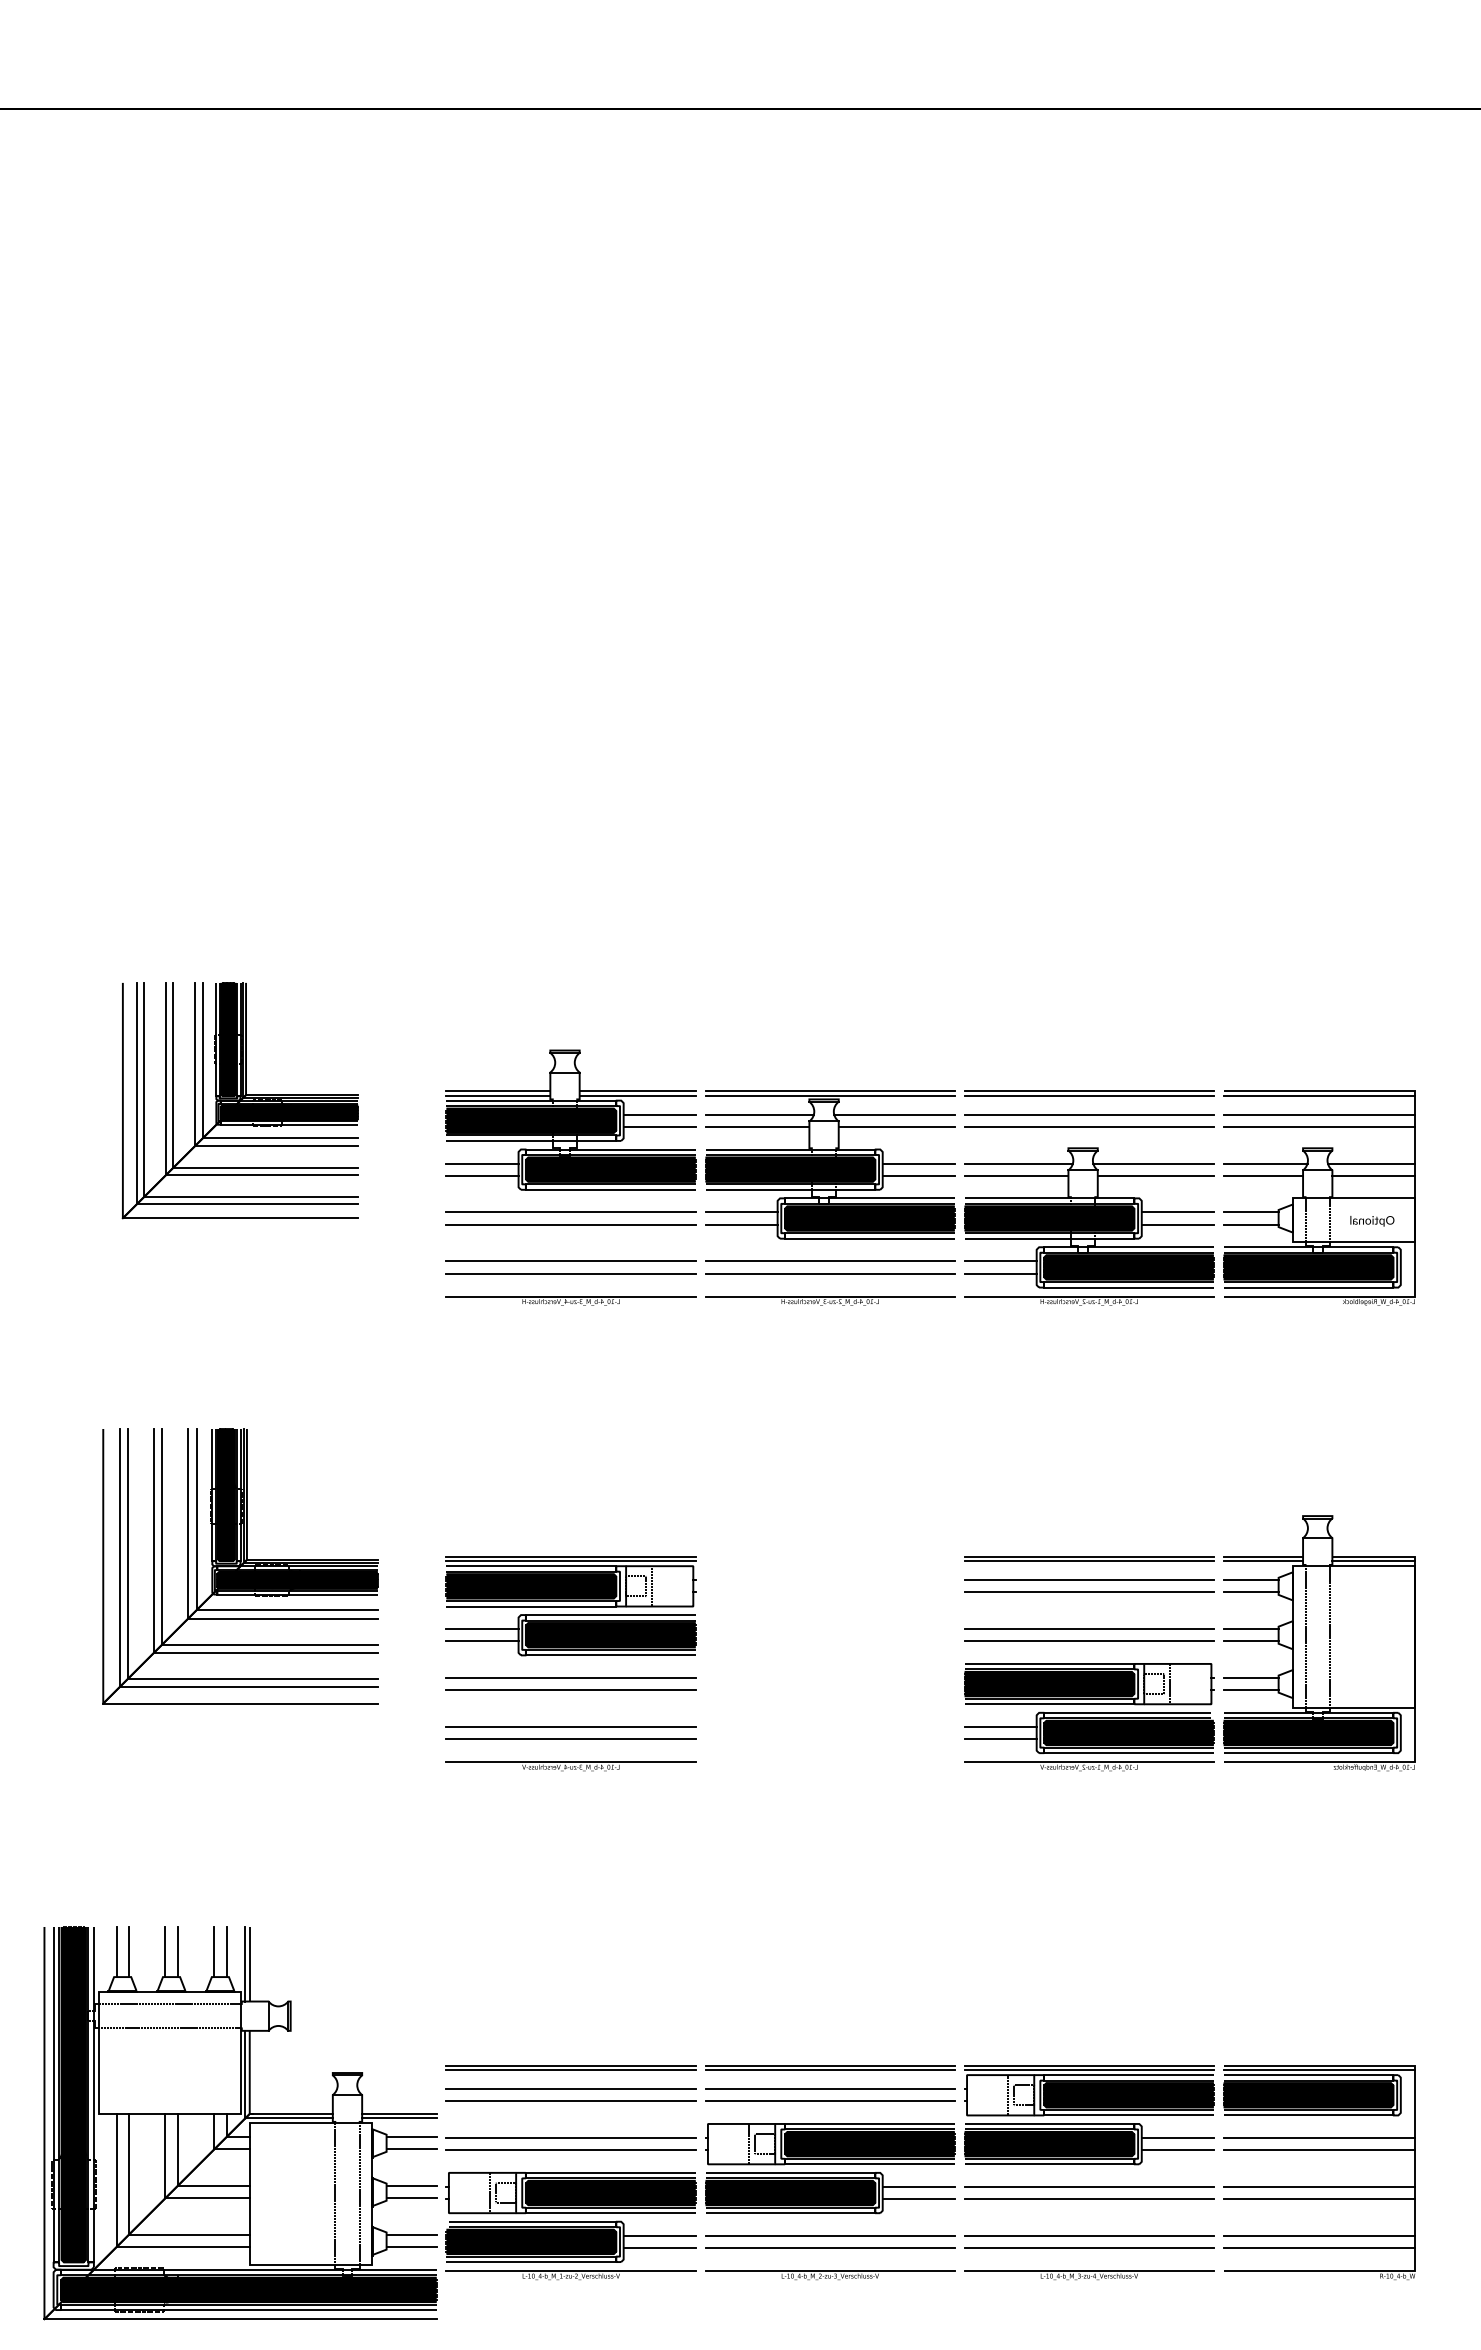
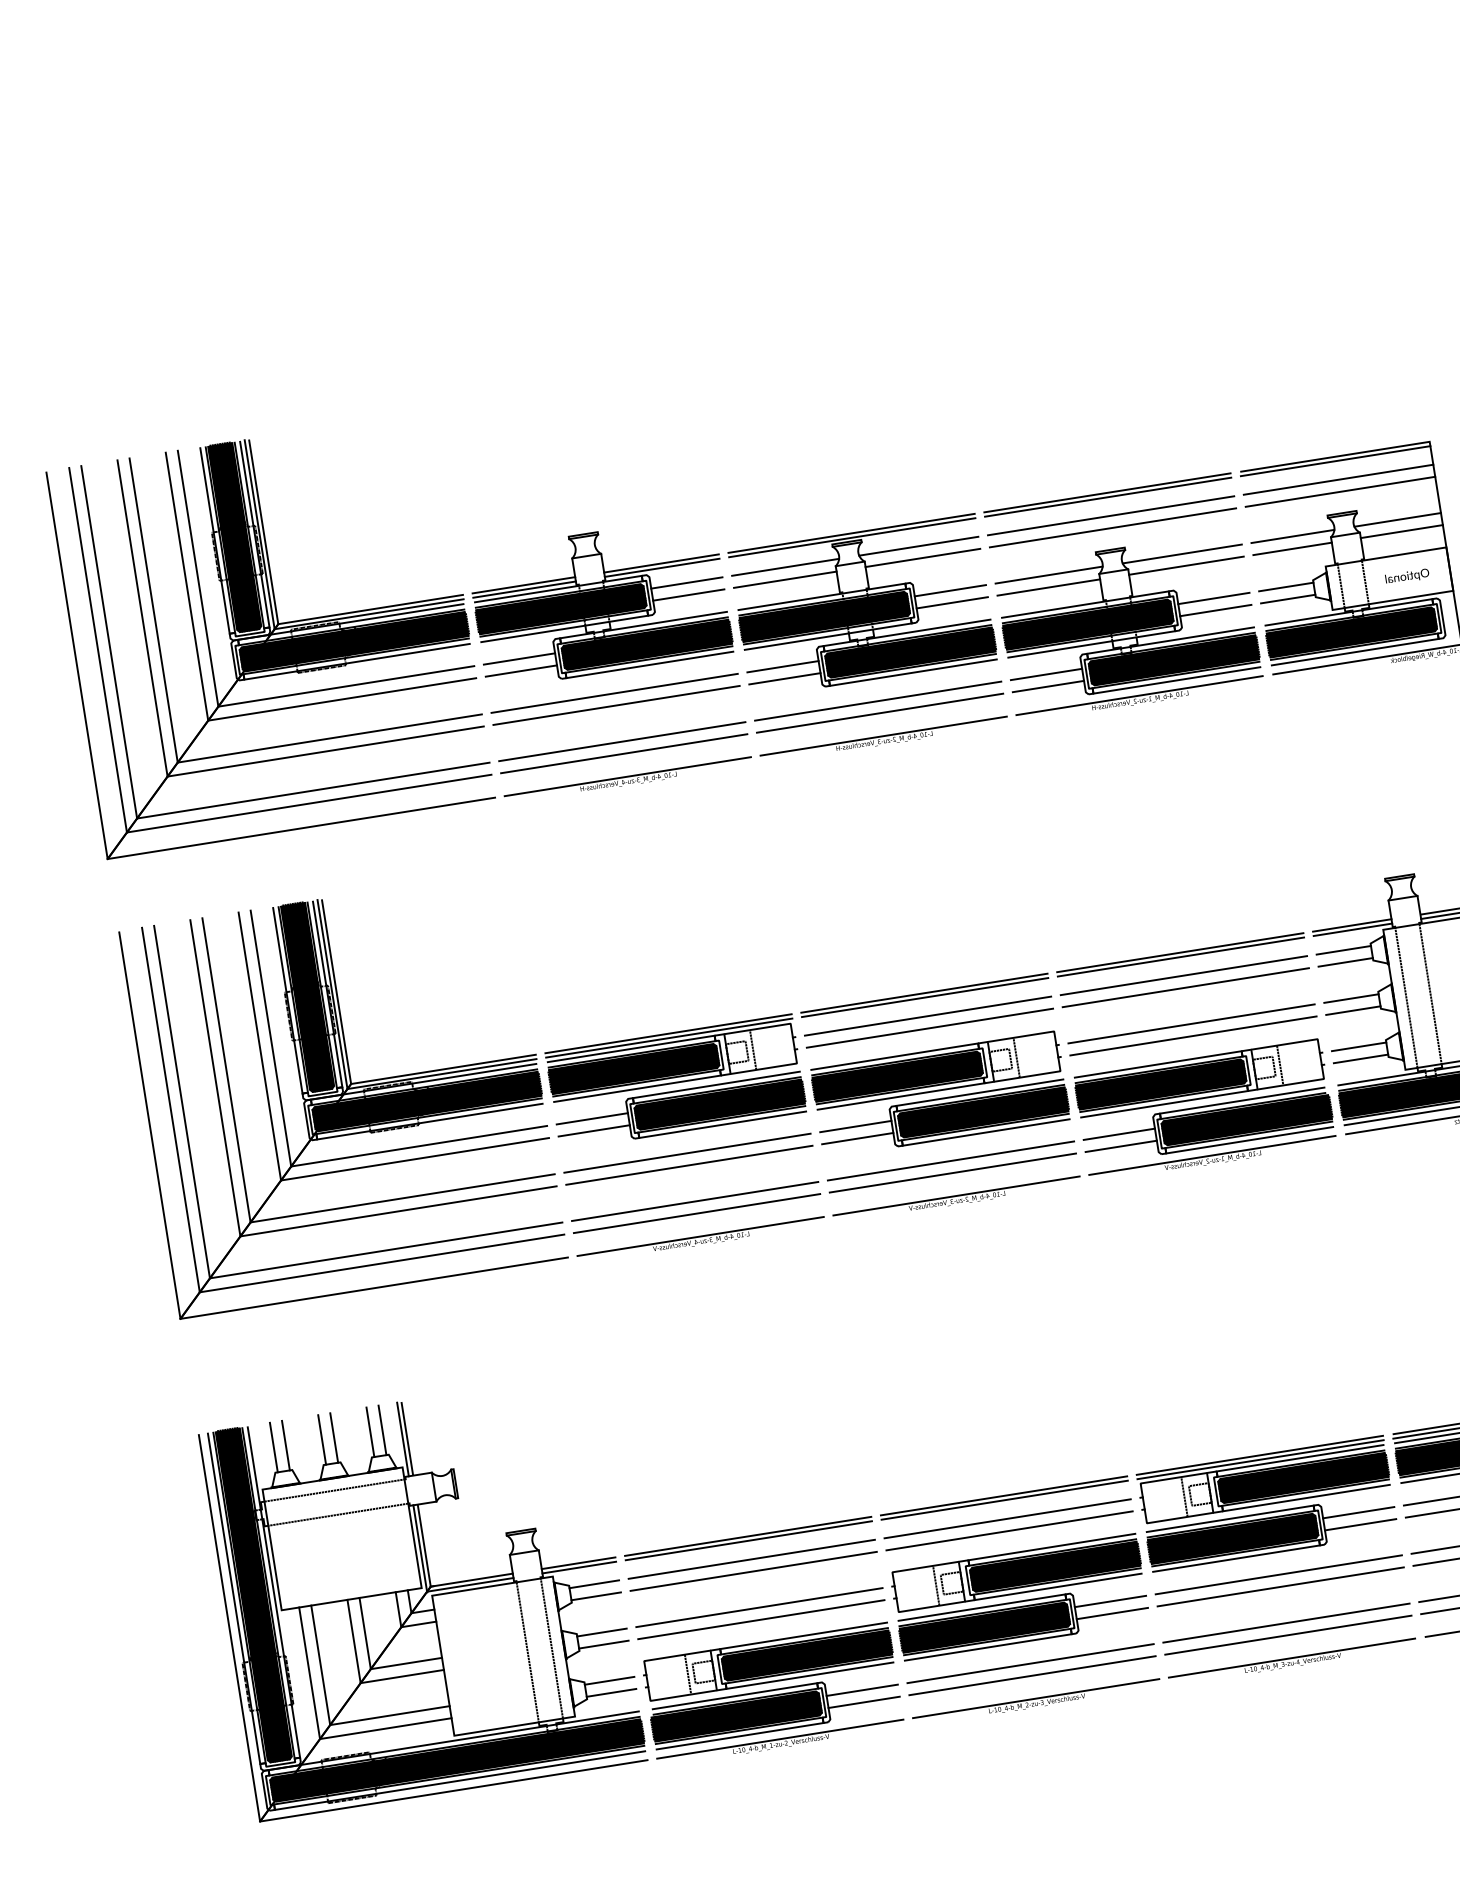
part: (240, 1100) -> (270, 634), size x1.67
part: (240, 1566) -> (343, 1094), size x1.43
part: (830, 1663) -> (941, 1098), added
part: (240, 2123) -> (423, 1597), moved

